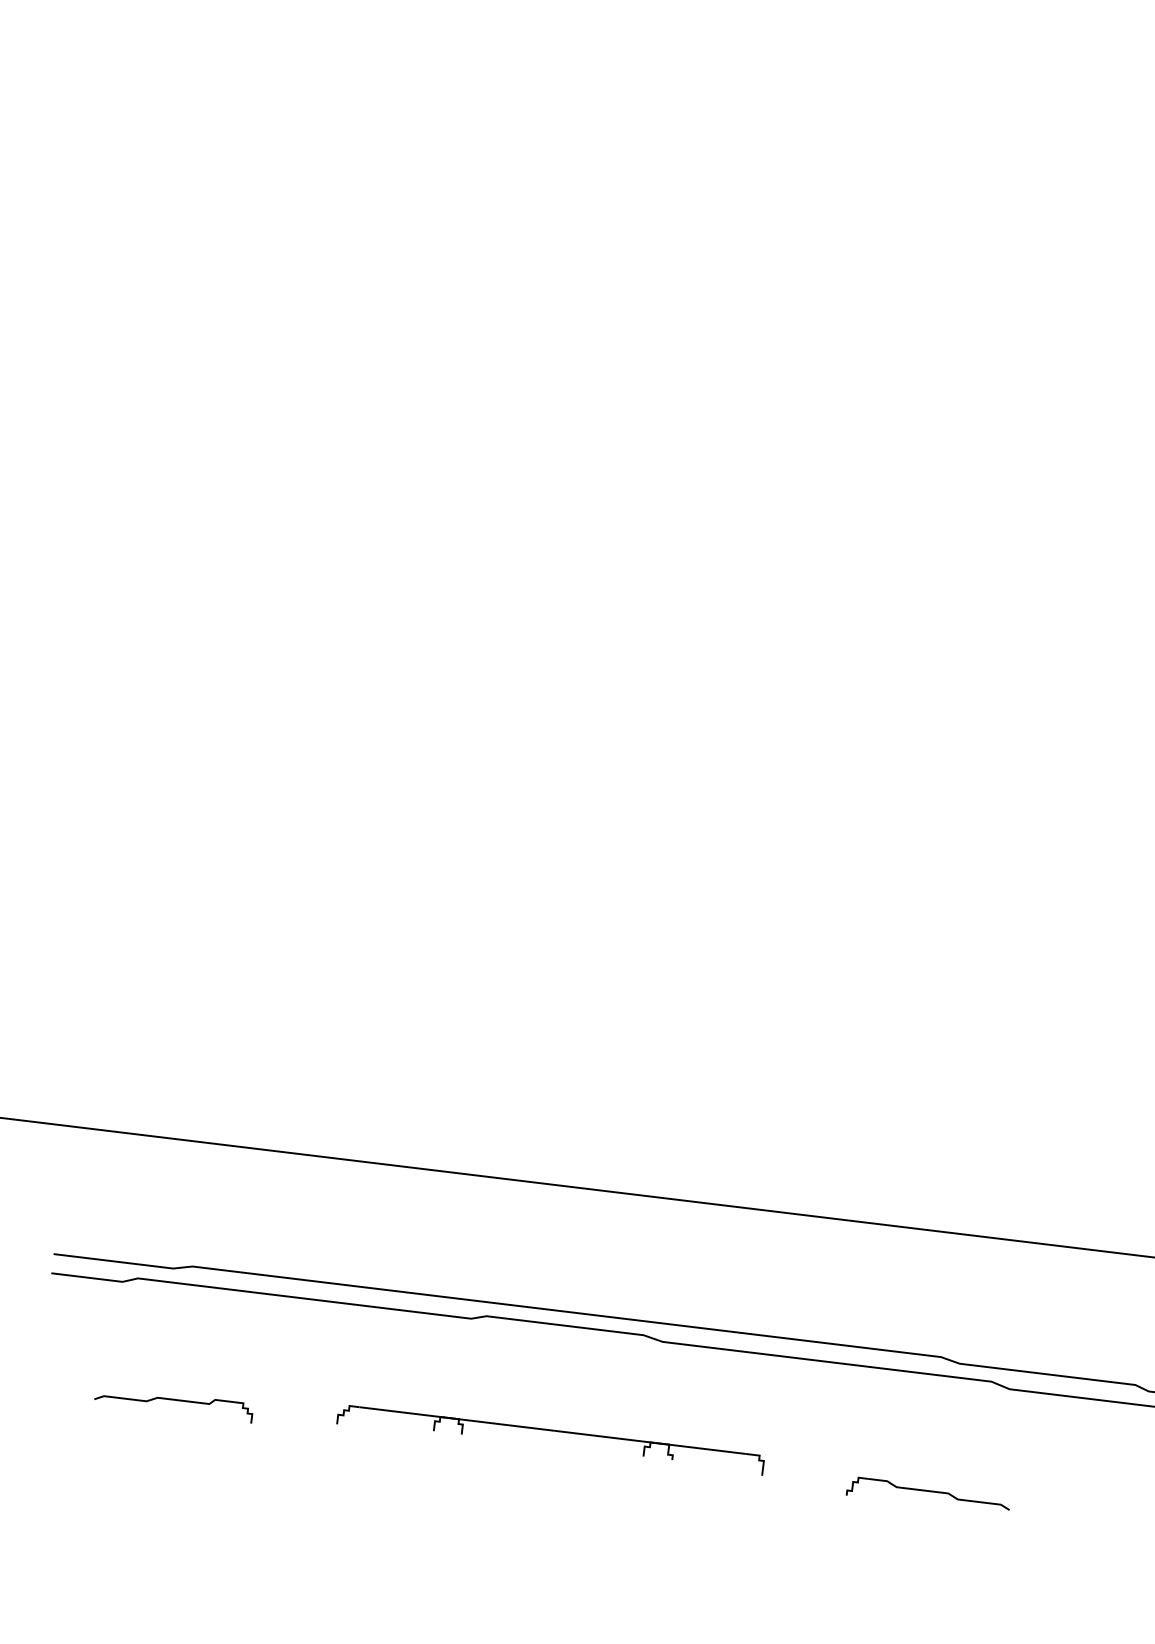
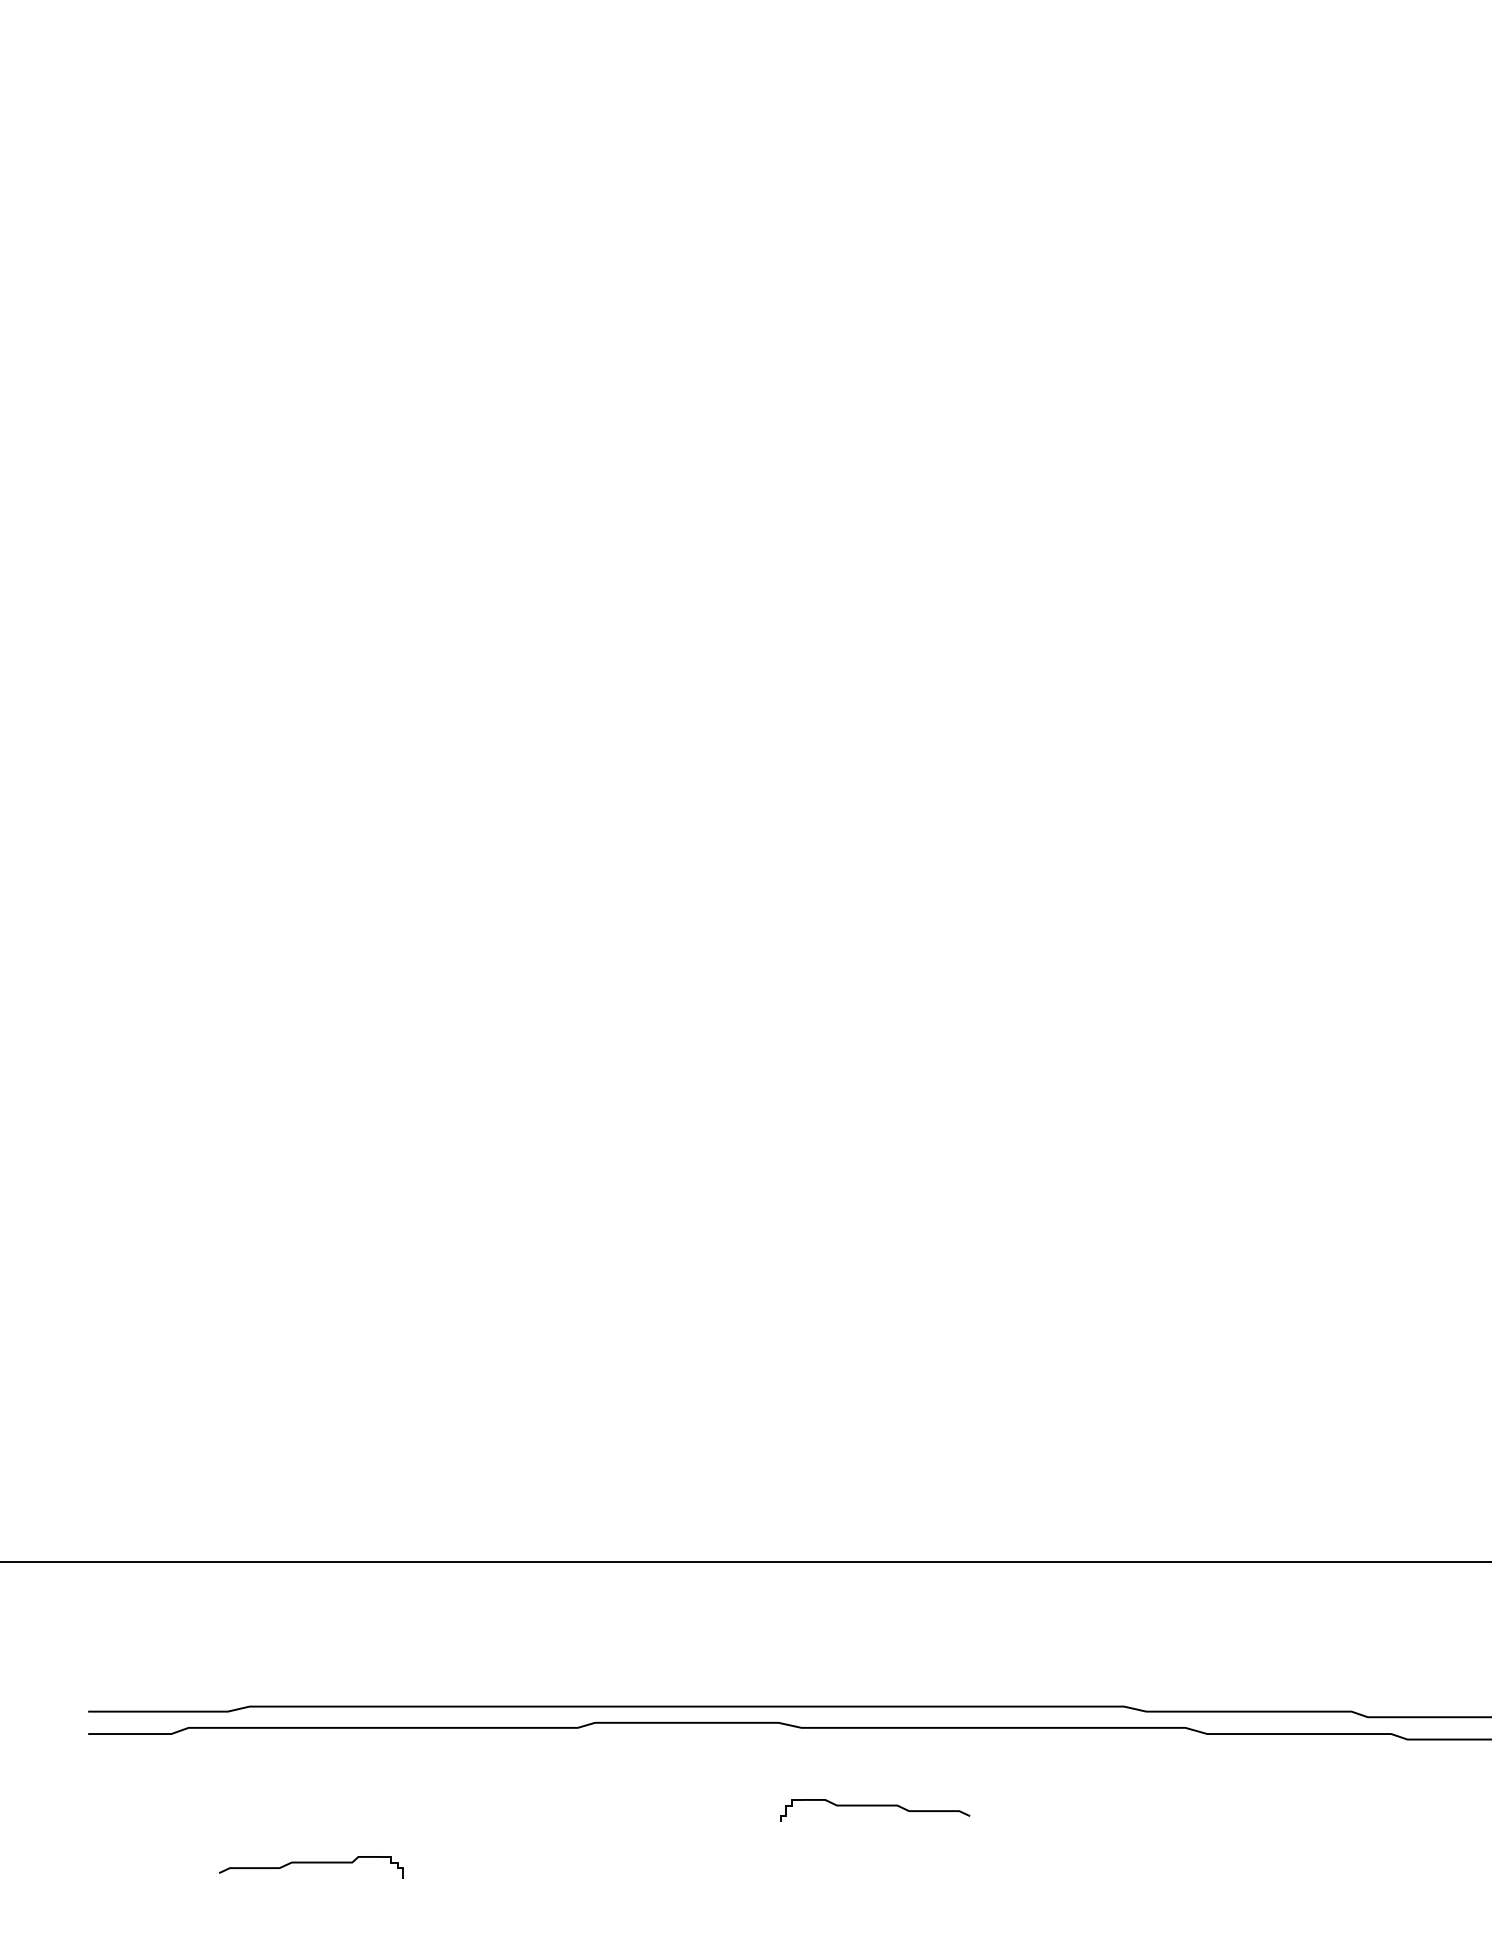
part: (173, 1404) -> (311, 1867), moved
part: (552, 1430) -> (686, 1845), removed
part: (929, 1495) -> (875, 1810), moved

